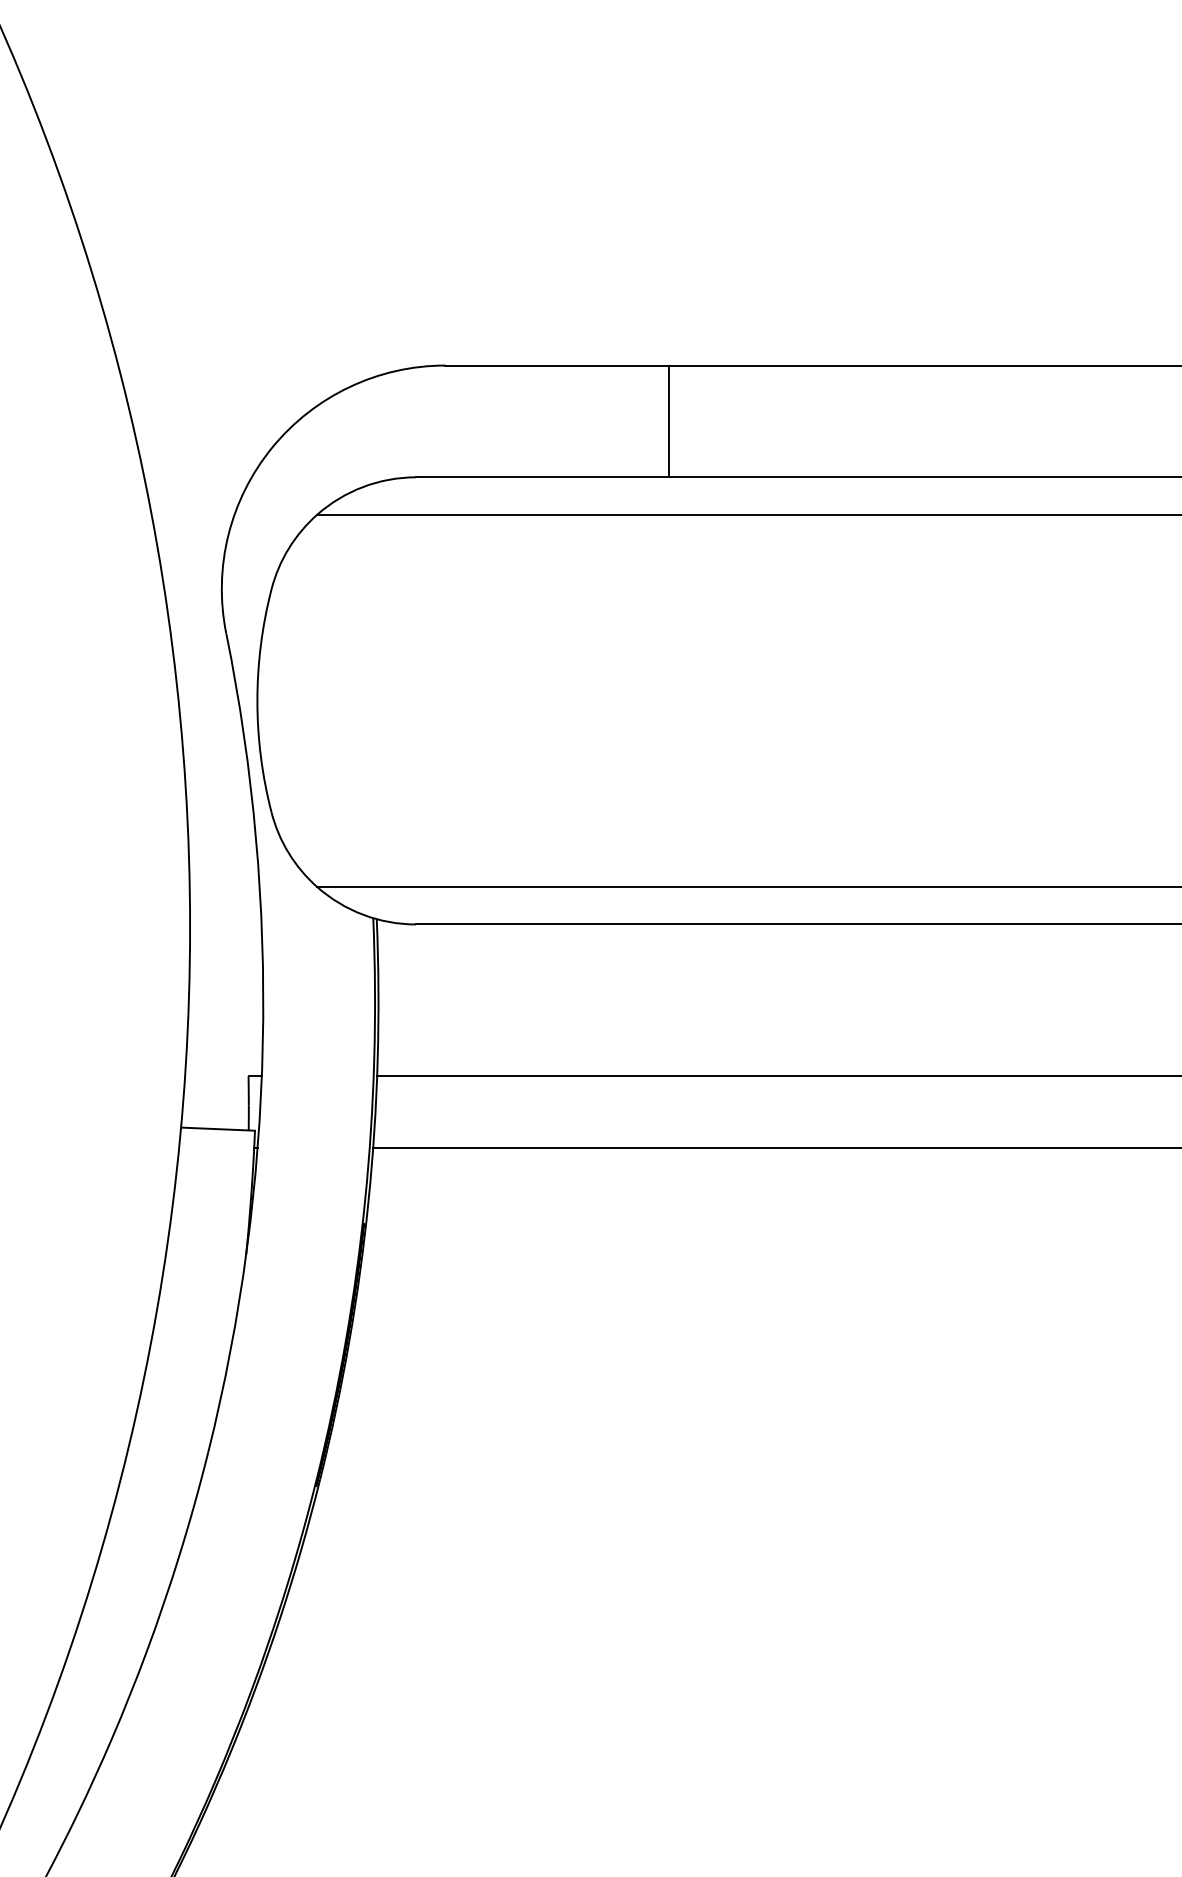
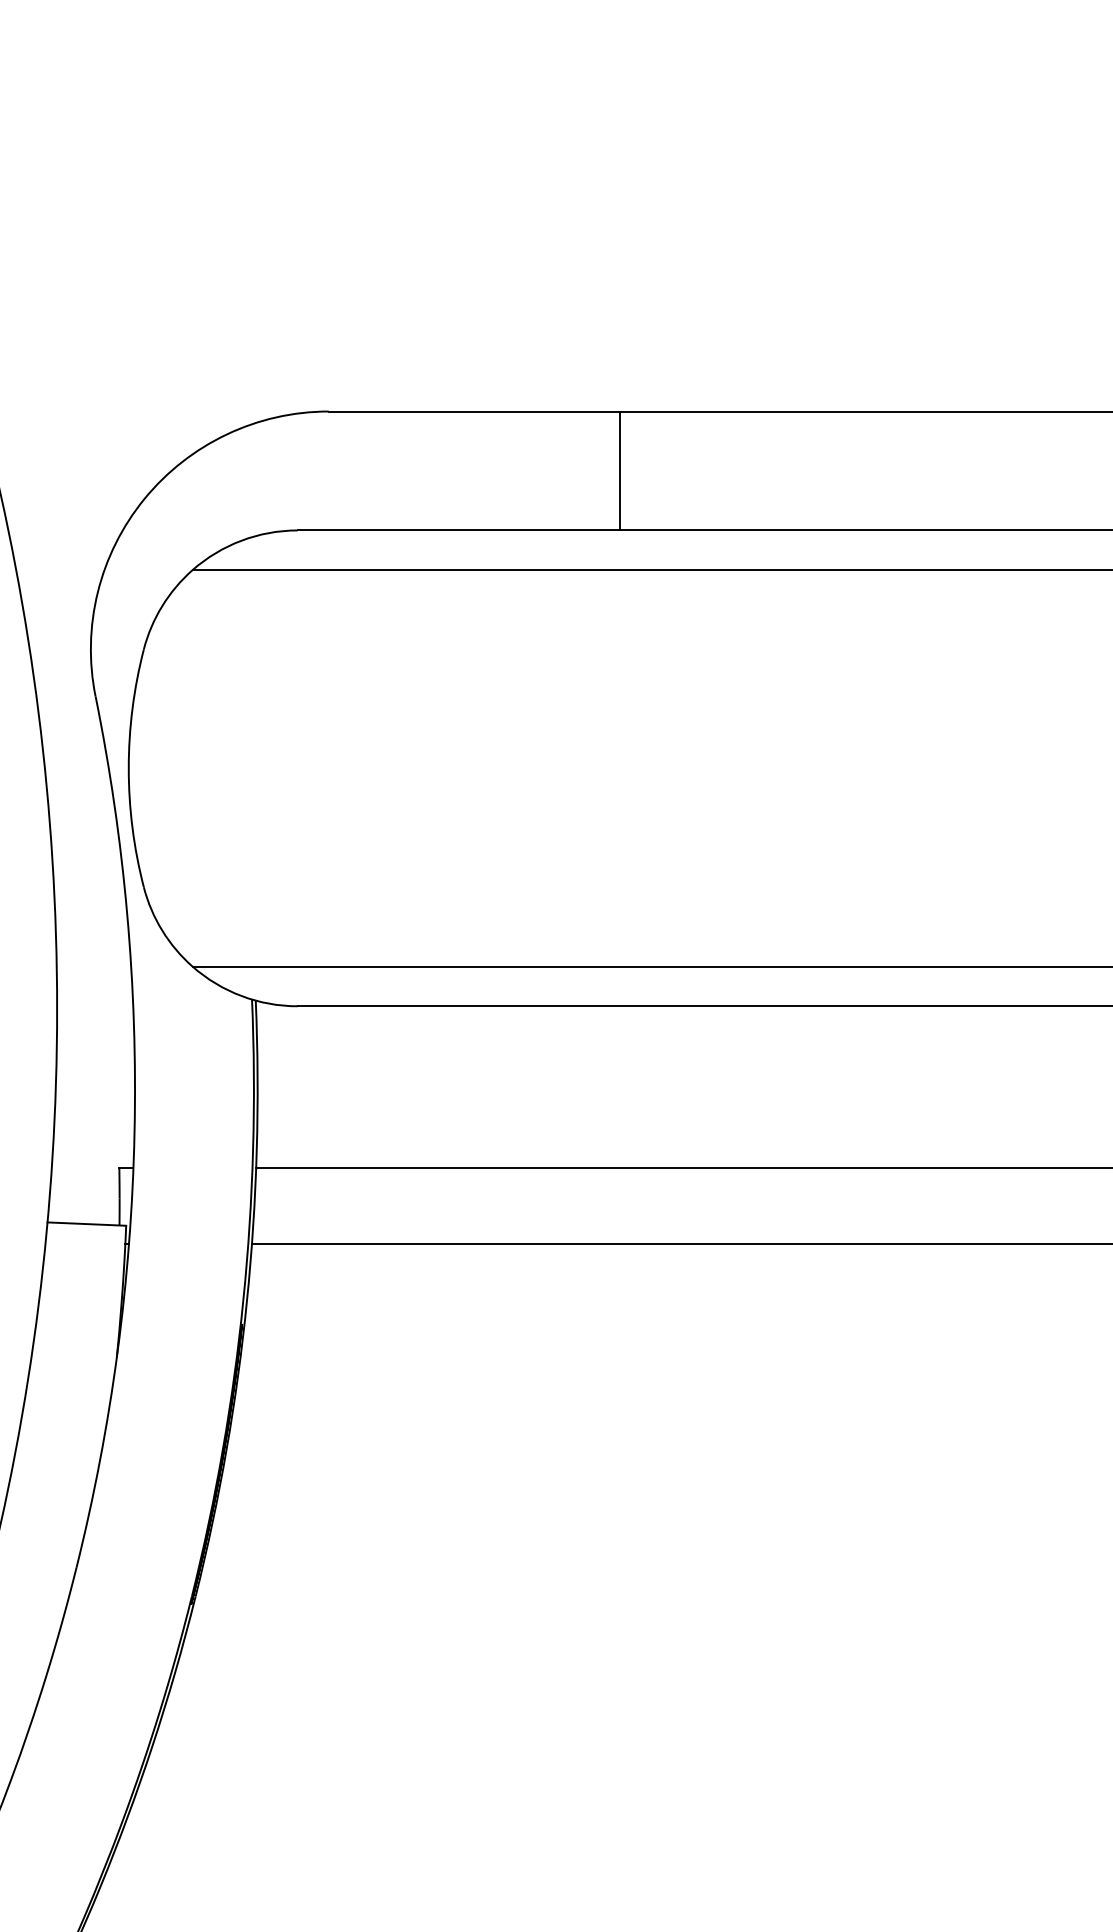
line: (668, 421) -> (619, 471), moved

